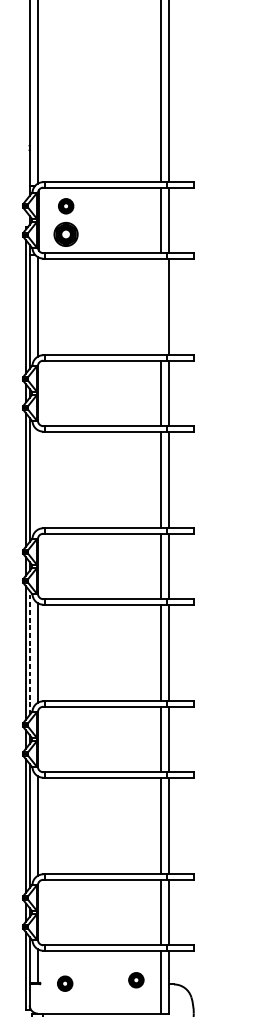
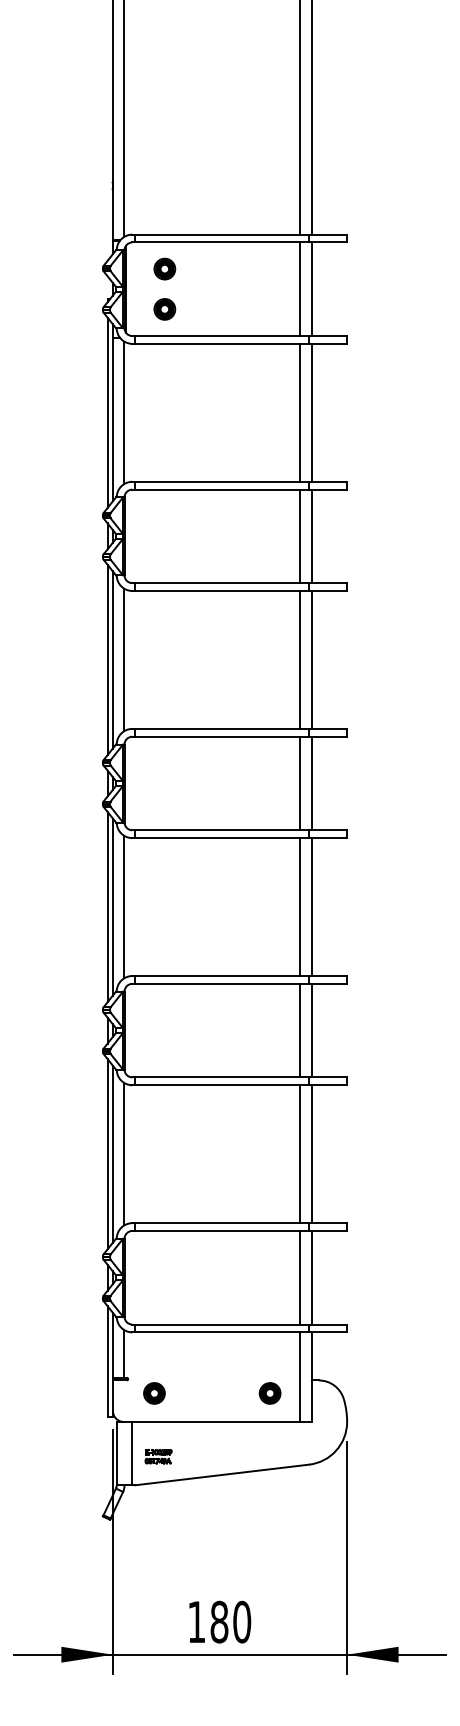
part: (65, 234) -> (164, 309), size x0.62
line: (161, 306) -> (300, 412), added
line: (37, 479) -> (124, 659), added
line: (29, 653) -> (112, 907), dashed -> solid
part: (135, 980) -> (269, 1393), moved
part: (65, 983) -> (154, 1393), moved

